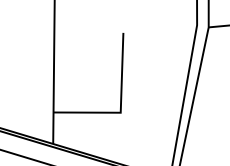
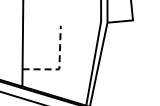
line: (121, 107) -> (59, 66), solid -> dashed

